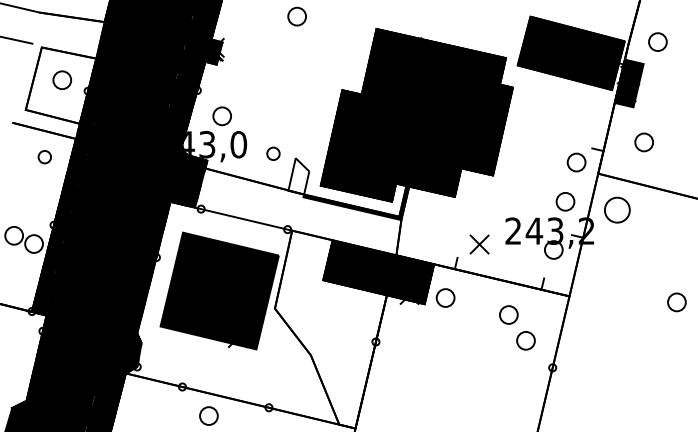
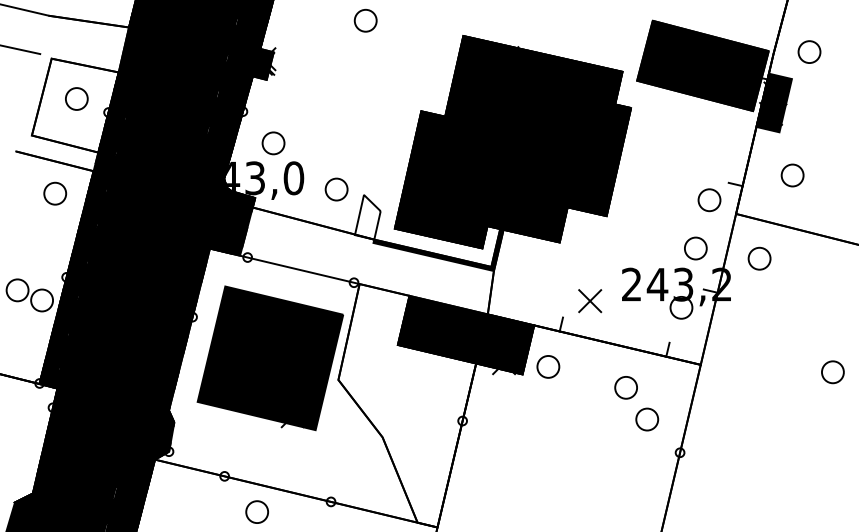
circle: (273, 153) -> (336, 189), size x1.43
circle: (44, 157) -> (55, 193), size x1.43
circle: (617, 209) -> (759, 258), size x0.71

